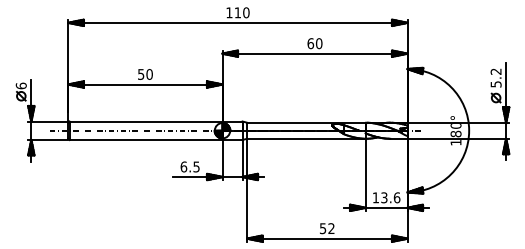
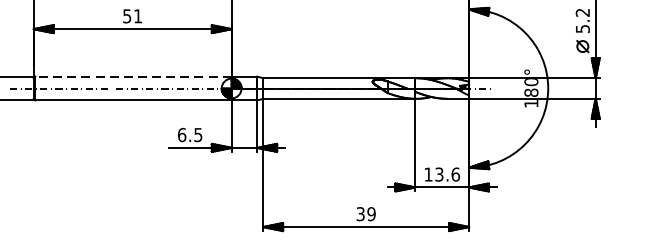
text: (149, 74) -> (137, 16), 50 -> 51
line: (145, 121) -> (132, 76), solid -> dashed
text: (327, 228) -> (366, 213), 52 -> 39

